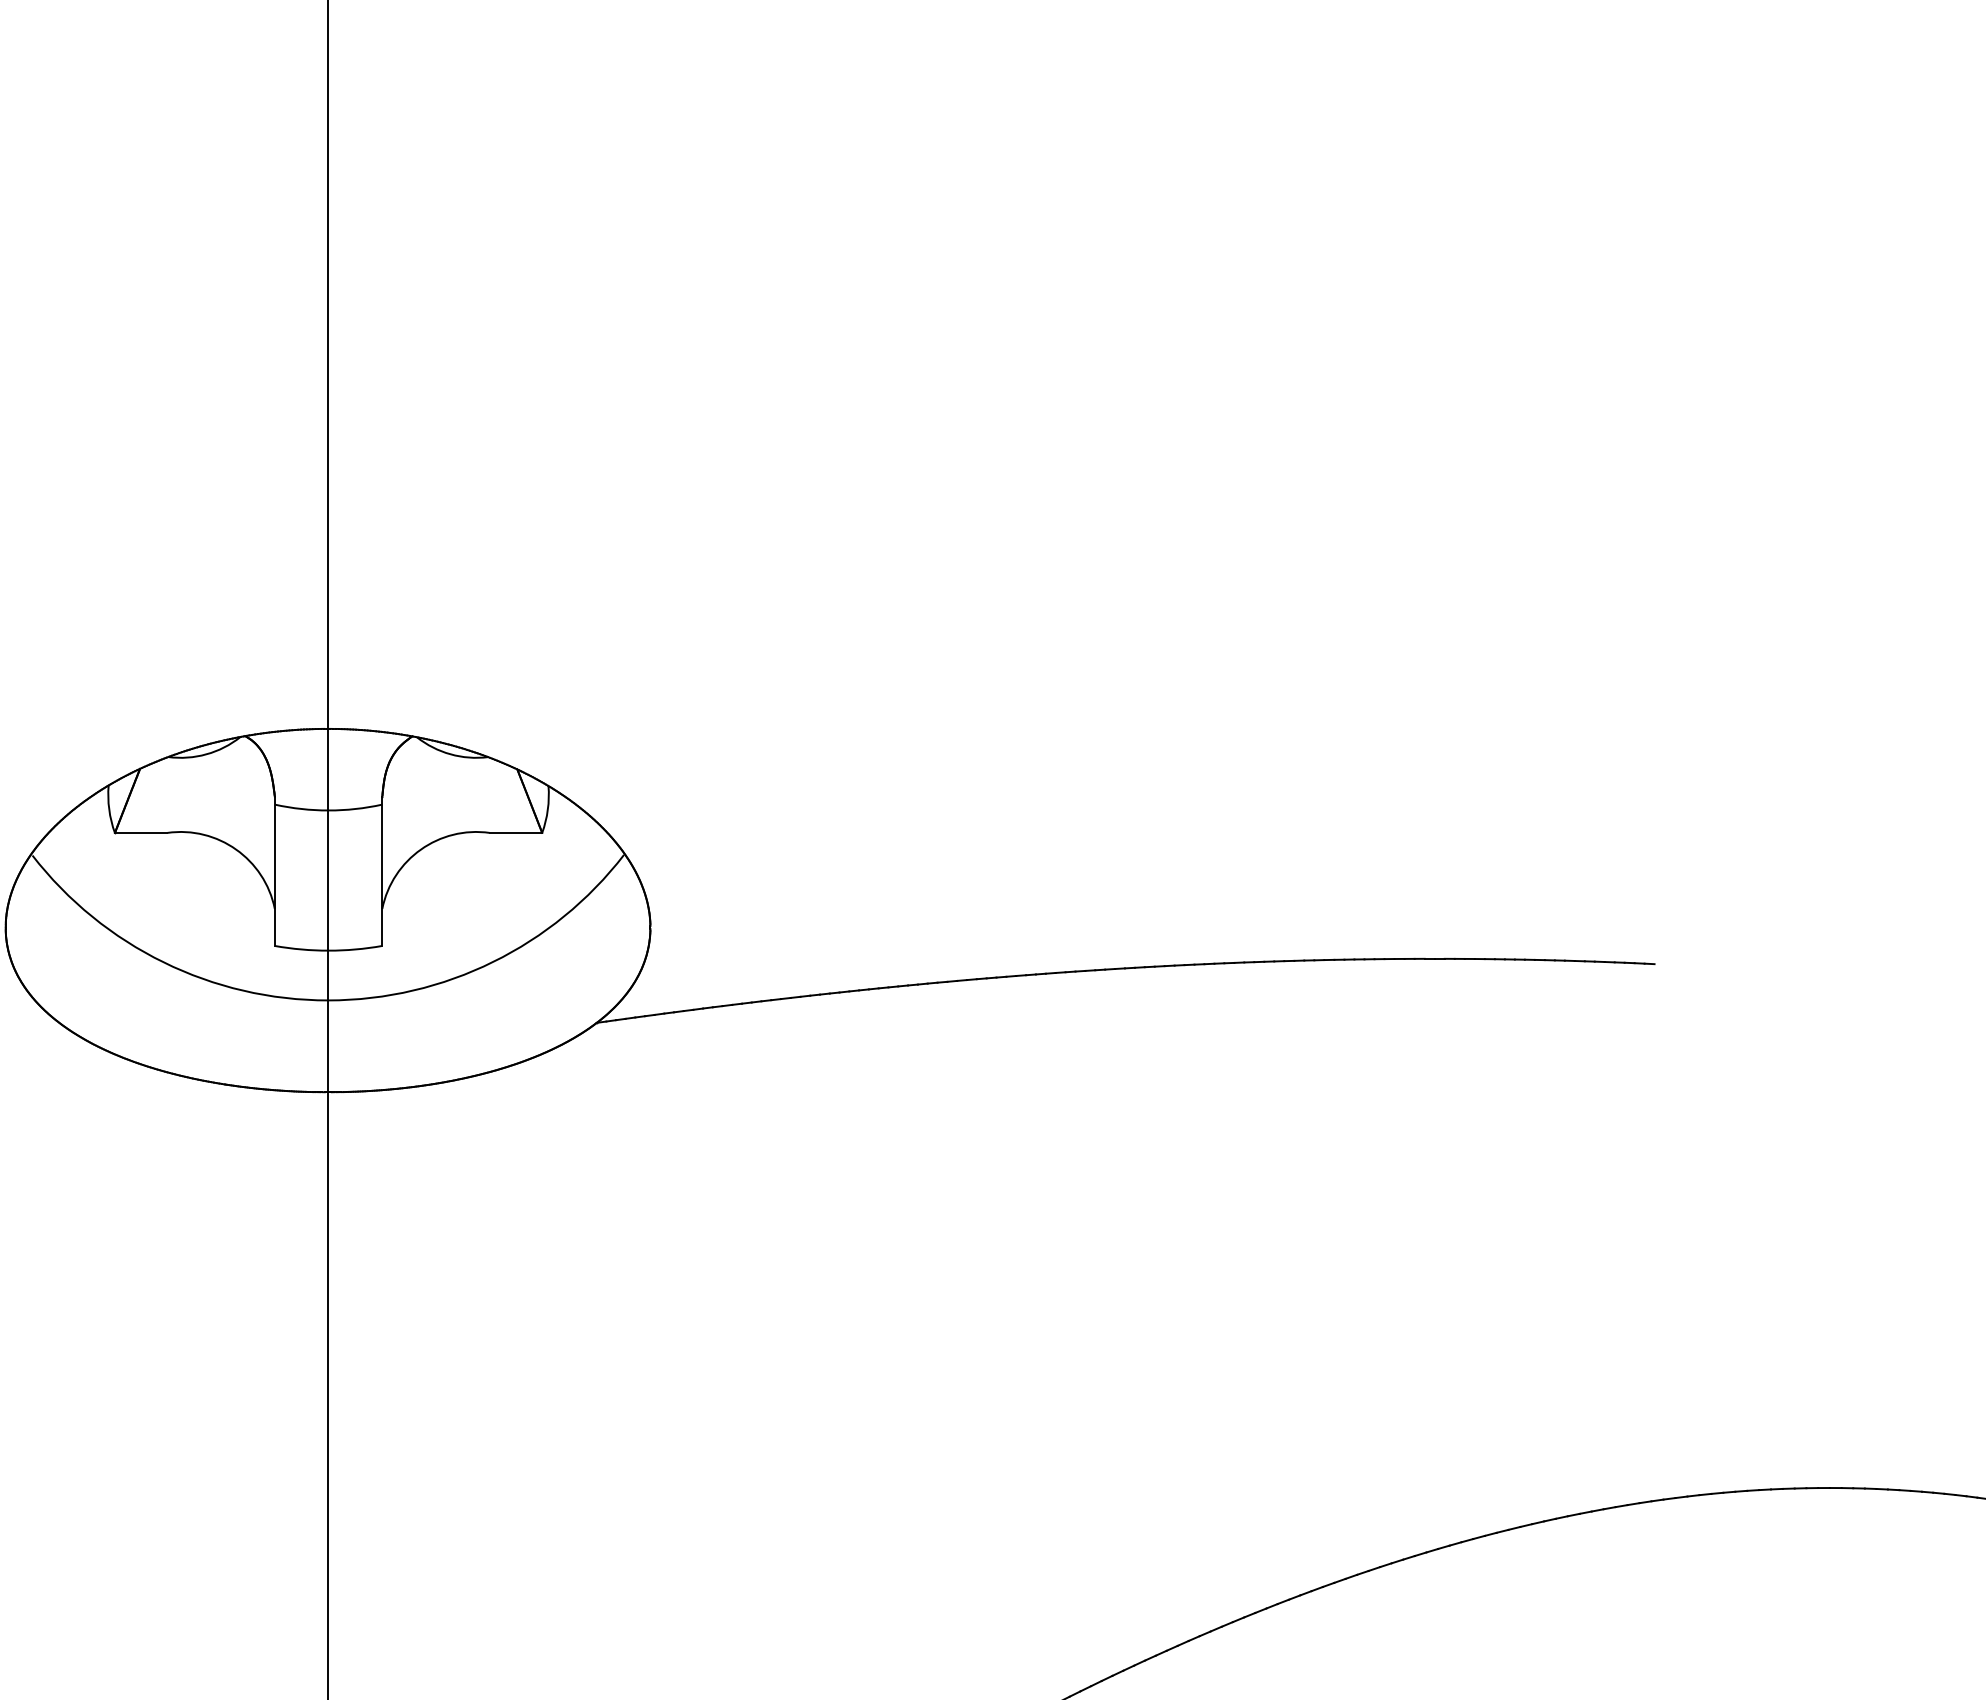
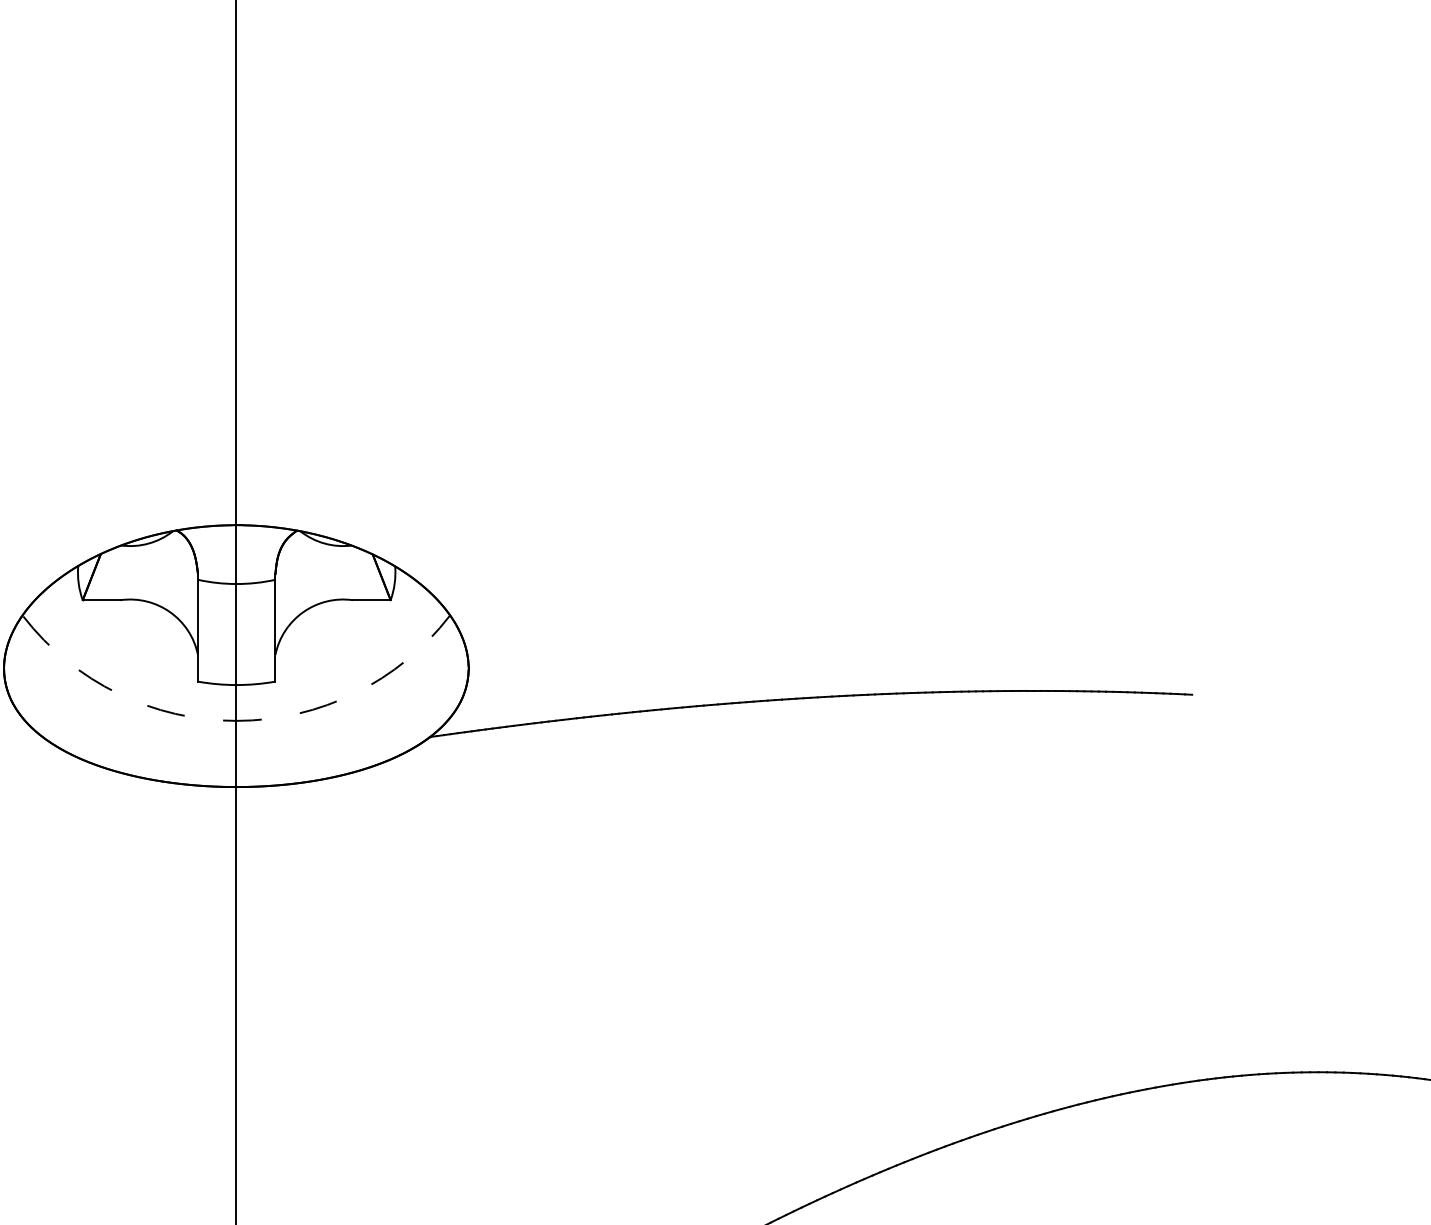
arc: (328, 1000) -> (236, 720), solid -> dashed

